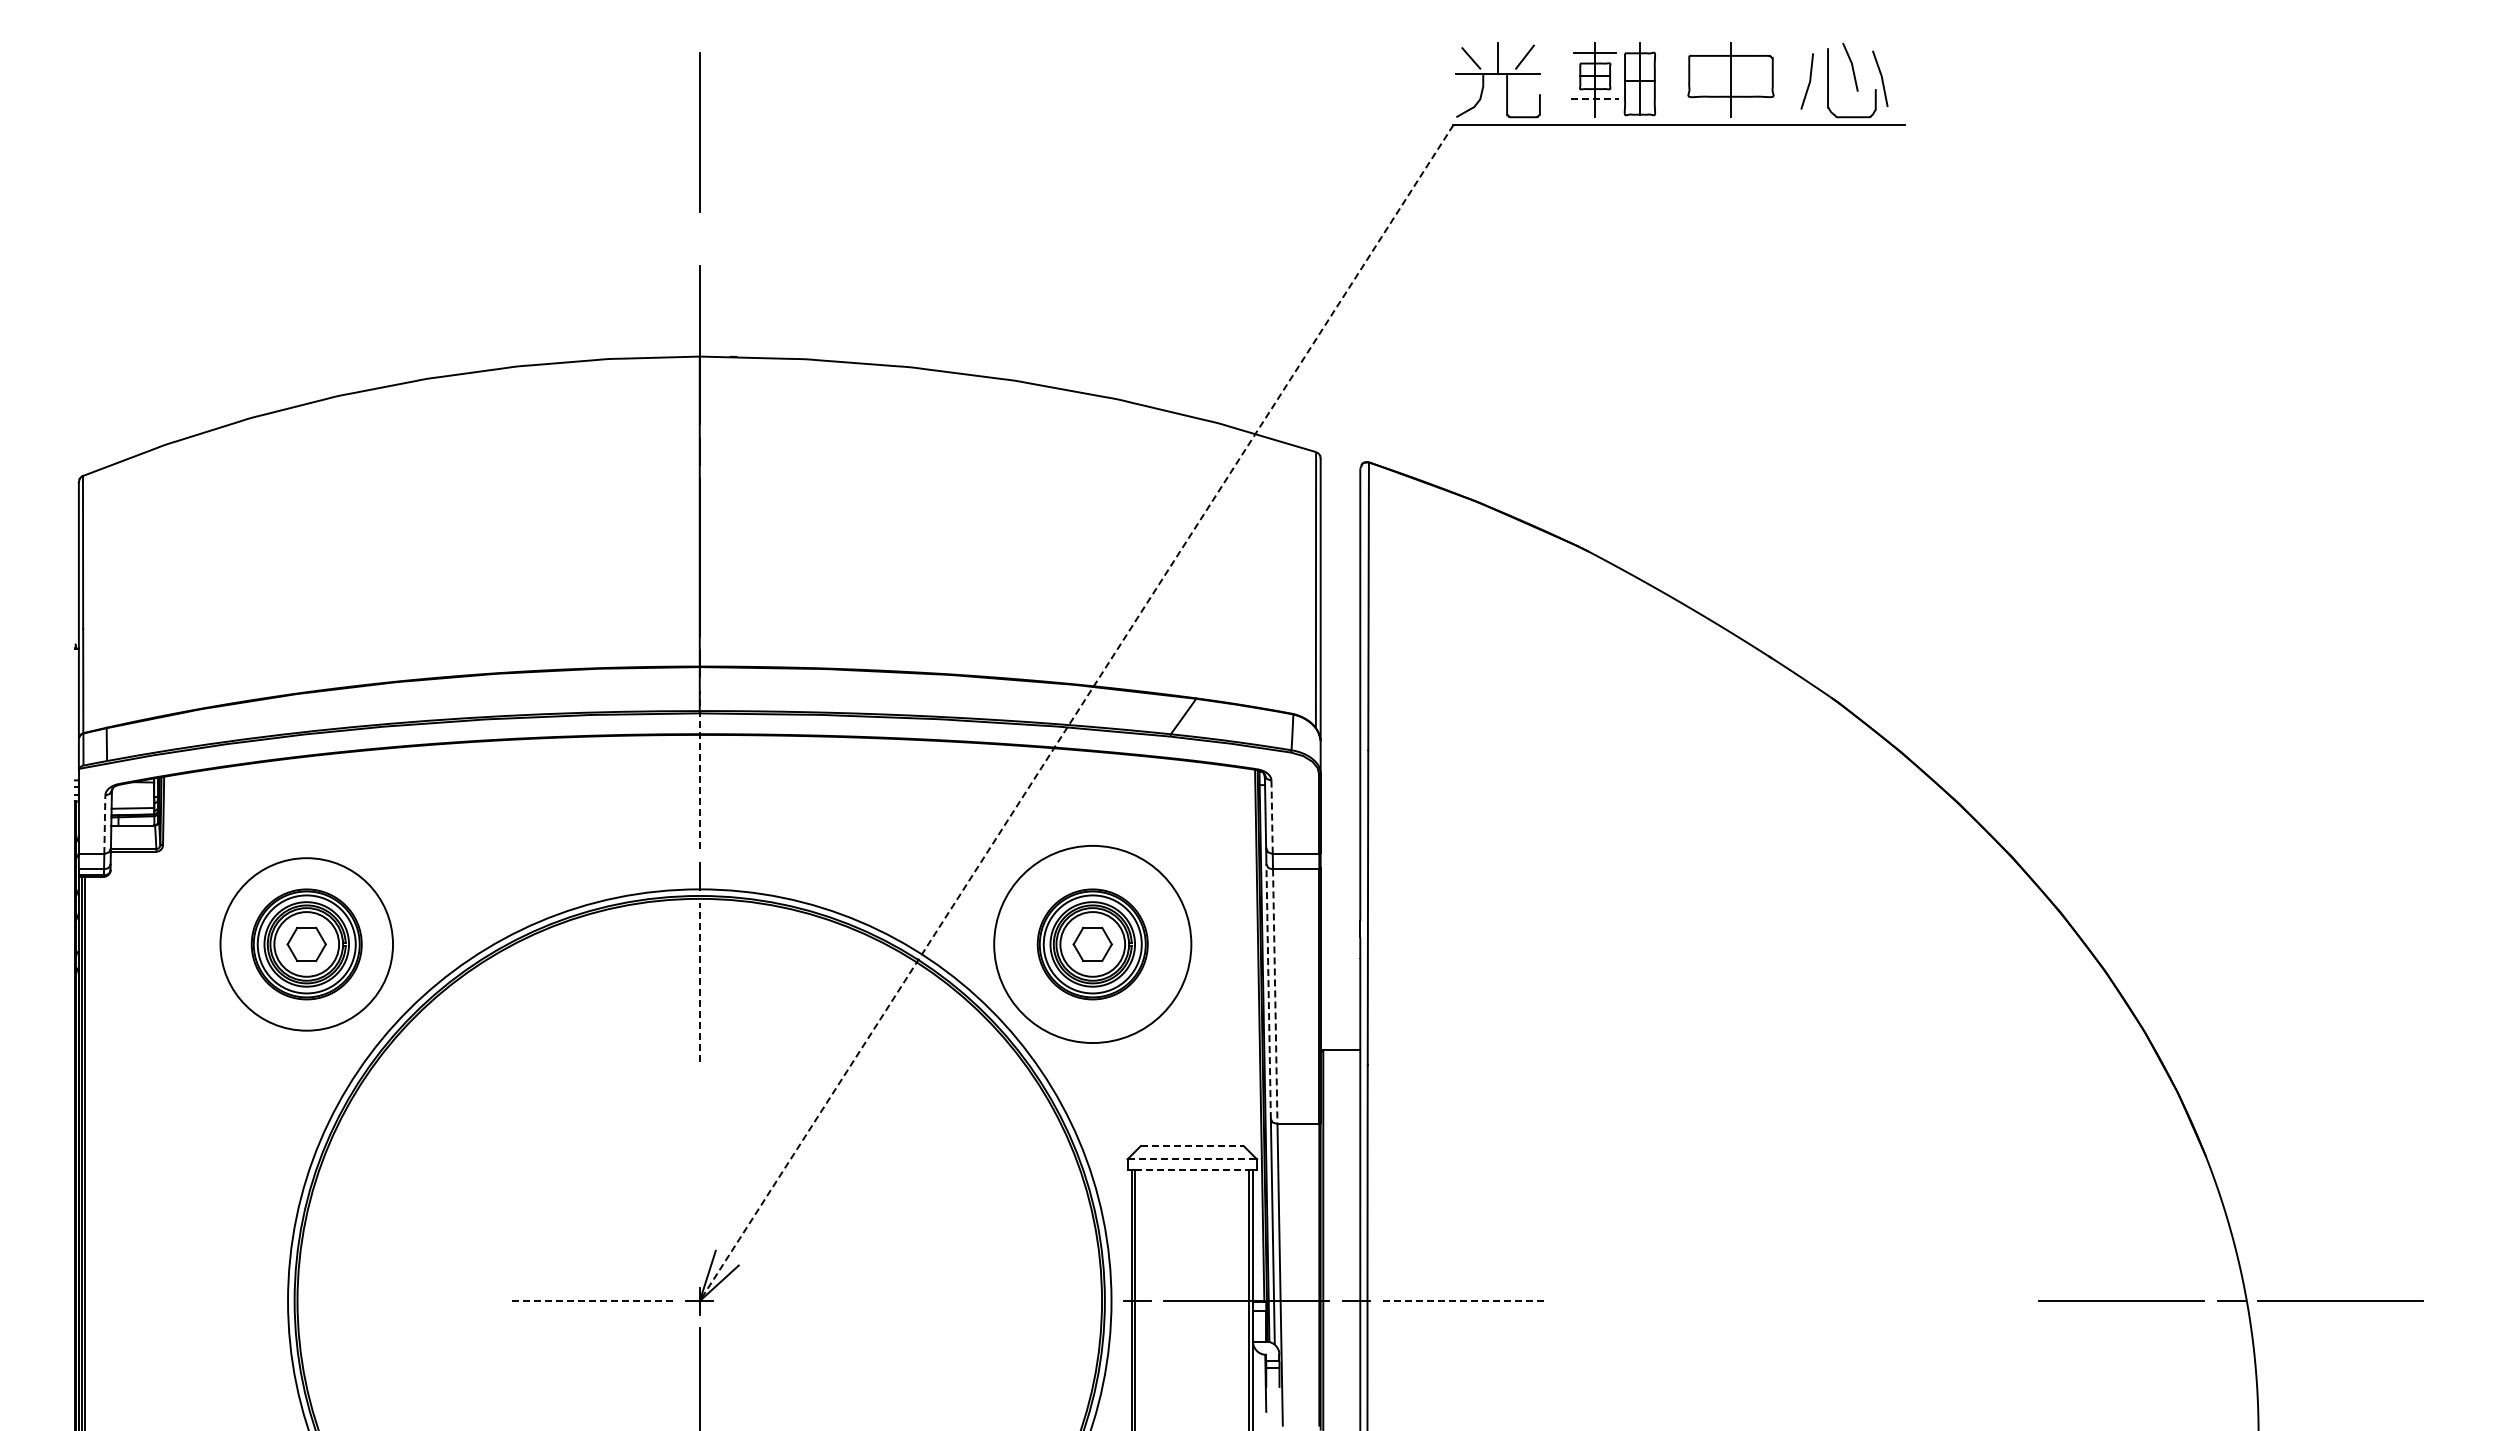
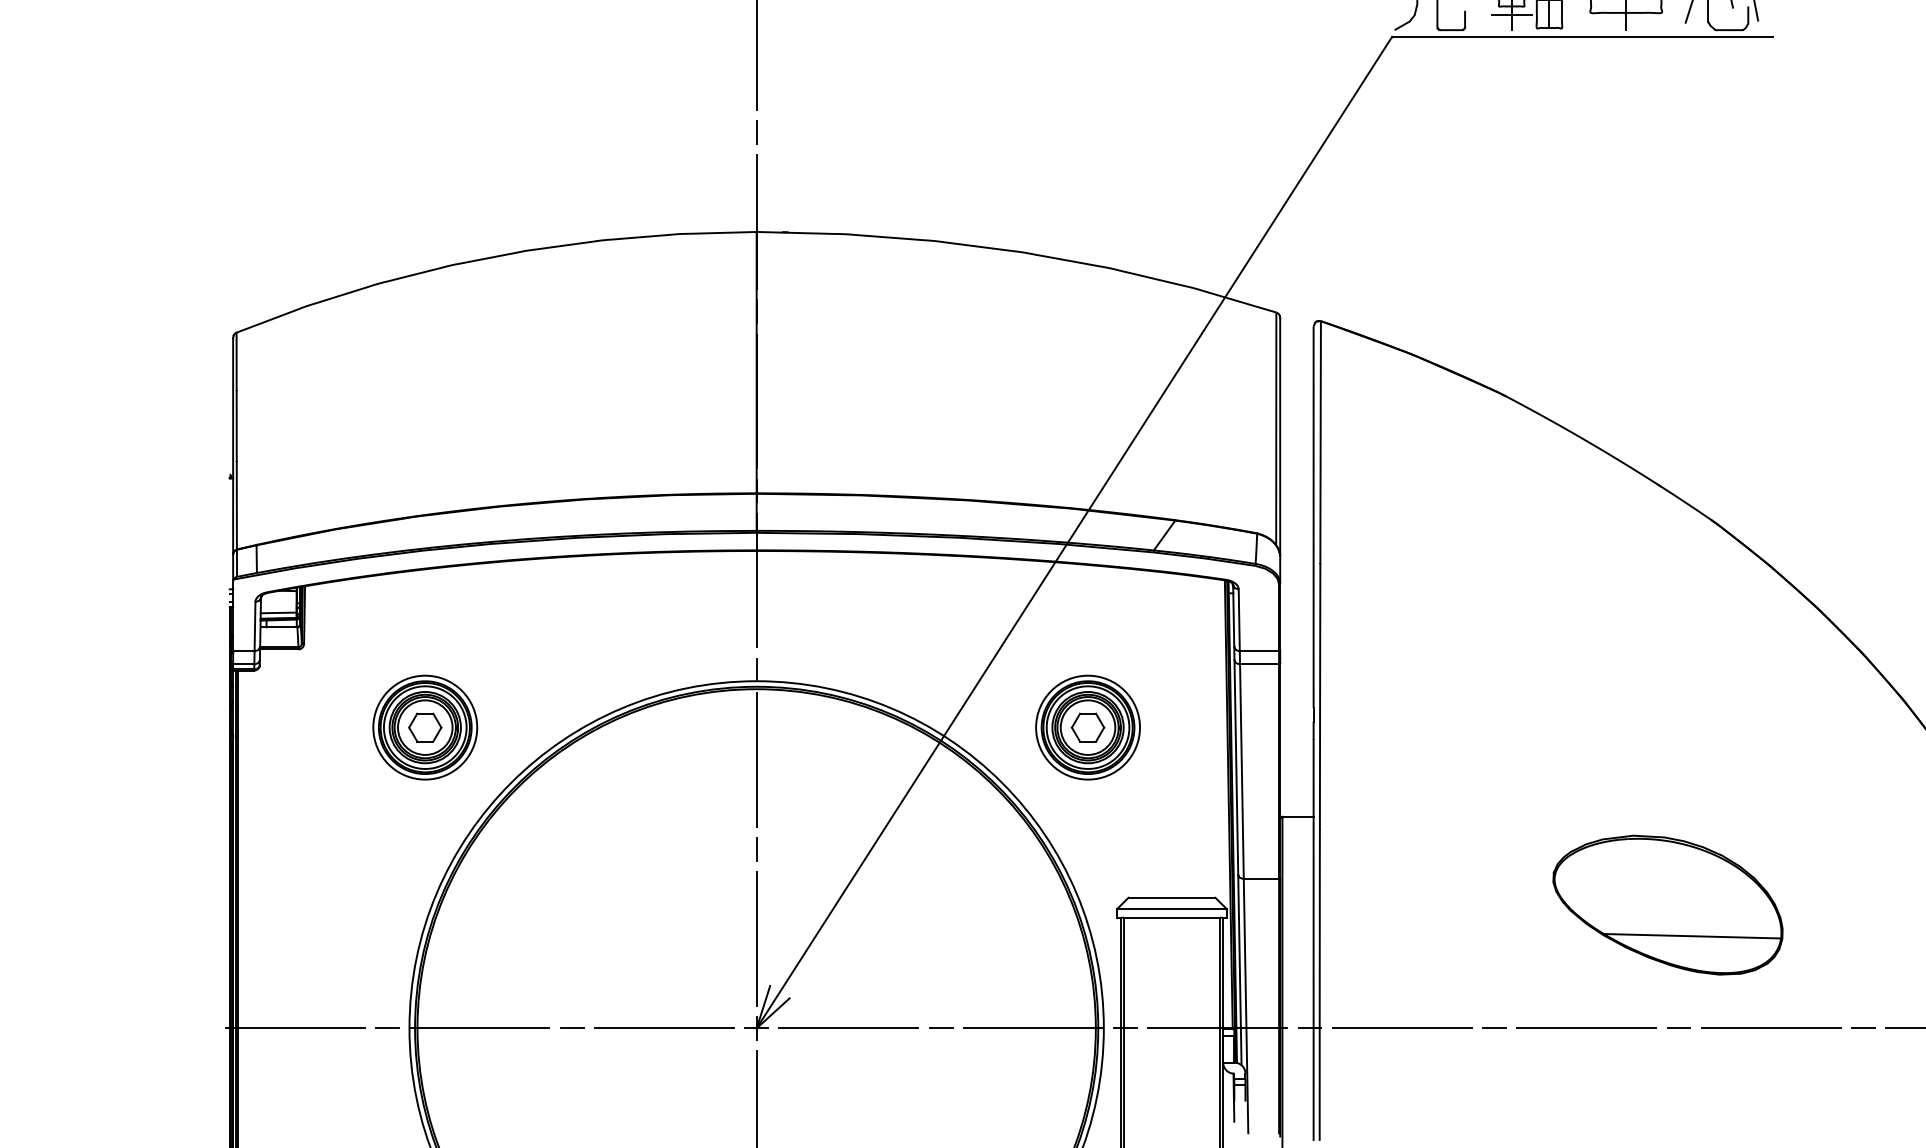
line: (1595, 99) -> (1511, 15), dashed -> solid
line: (699, 238) -> (756, 132), added
line: (1076, 713) -> (1074, 532), dashed -> solid
line: (699, 769) -> (756, 580), dashed -> solid
line: (1272, 817) -> (1239, 620), dashed -> solid
line: (104, 824) -> (254, 626), dashed -> solid
circle: (306, 944) -> (425, 727), size x0.71
circle: (1092, 944) -> (1087, 727), size x0.62
line: (699, 981) -> (756, 758), dashed -> solid
line: (1268, 991) -> (1236, 767), dashed -> solid
line: (1275, 997) -> (1242, 772), dashed -> solid
line: (699, 1088) -> (756, 849), added
line: (1192, 1146) -> (1172, 898), dashed -> solid
part: (1780, 1154) -> (1667, 904), added
line: (1192, 1159) -> (1172, 908), dashed -> solid
line: (1192, 1169) -> (1172, 917), dashed -> solid
line: (699, 1194) -> (756, 938), added
line: (152, 1301) -> (295, 1028), added
line: (261, 1301) -> (387, 1028), added
line: (371, 1301) -> (479, 1028), added
line: (480, 1301) -> (571, 1028), added
line: (589, 1301) -> (663, 1028), dashed -> solid
line: (808, 1301) -> (848, 1028), added
line: (918, 1301) -> (941, 1028), added
line: (1027, 1301) -> (1033, 1028), added
line: (1466, 1301) -> (1403, 1028), dashed -> solid
line: (1574, 1301) -> (1494, 1028), added
line: (1683, 1301) -> (1586, 1028), added
line: (1793, 1301) -> (1678, 1028), added
line: (1902, 1301) -> (1770, 1028), added
line: (2011, 1301) -> (1862, 1028), added

